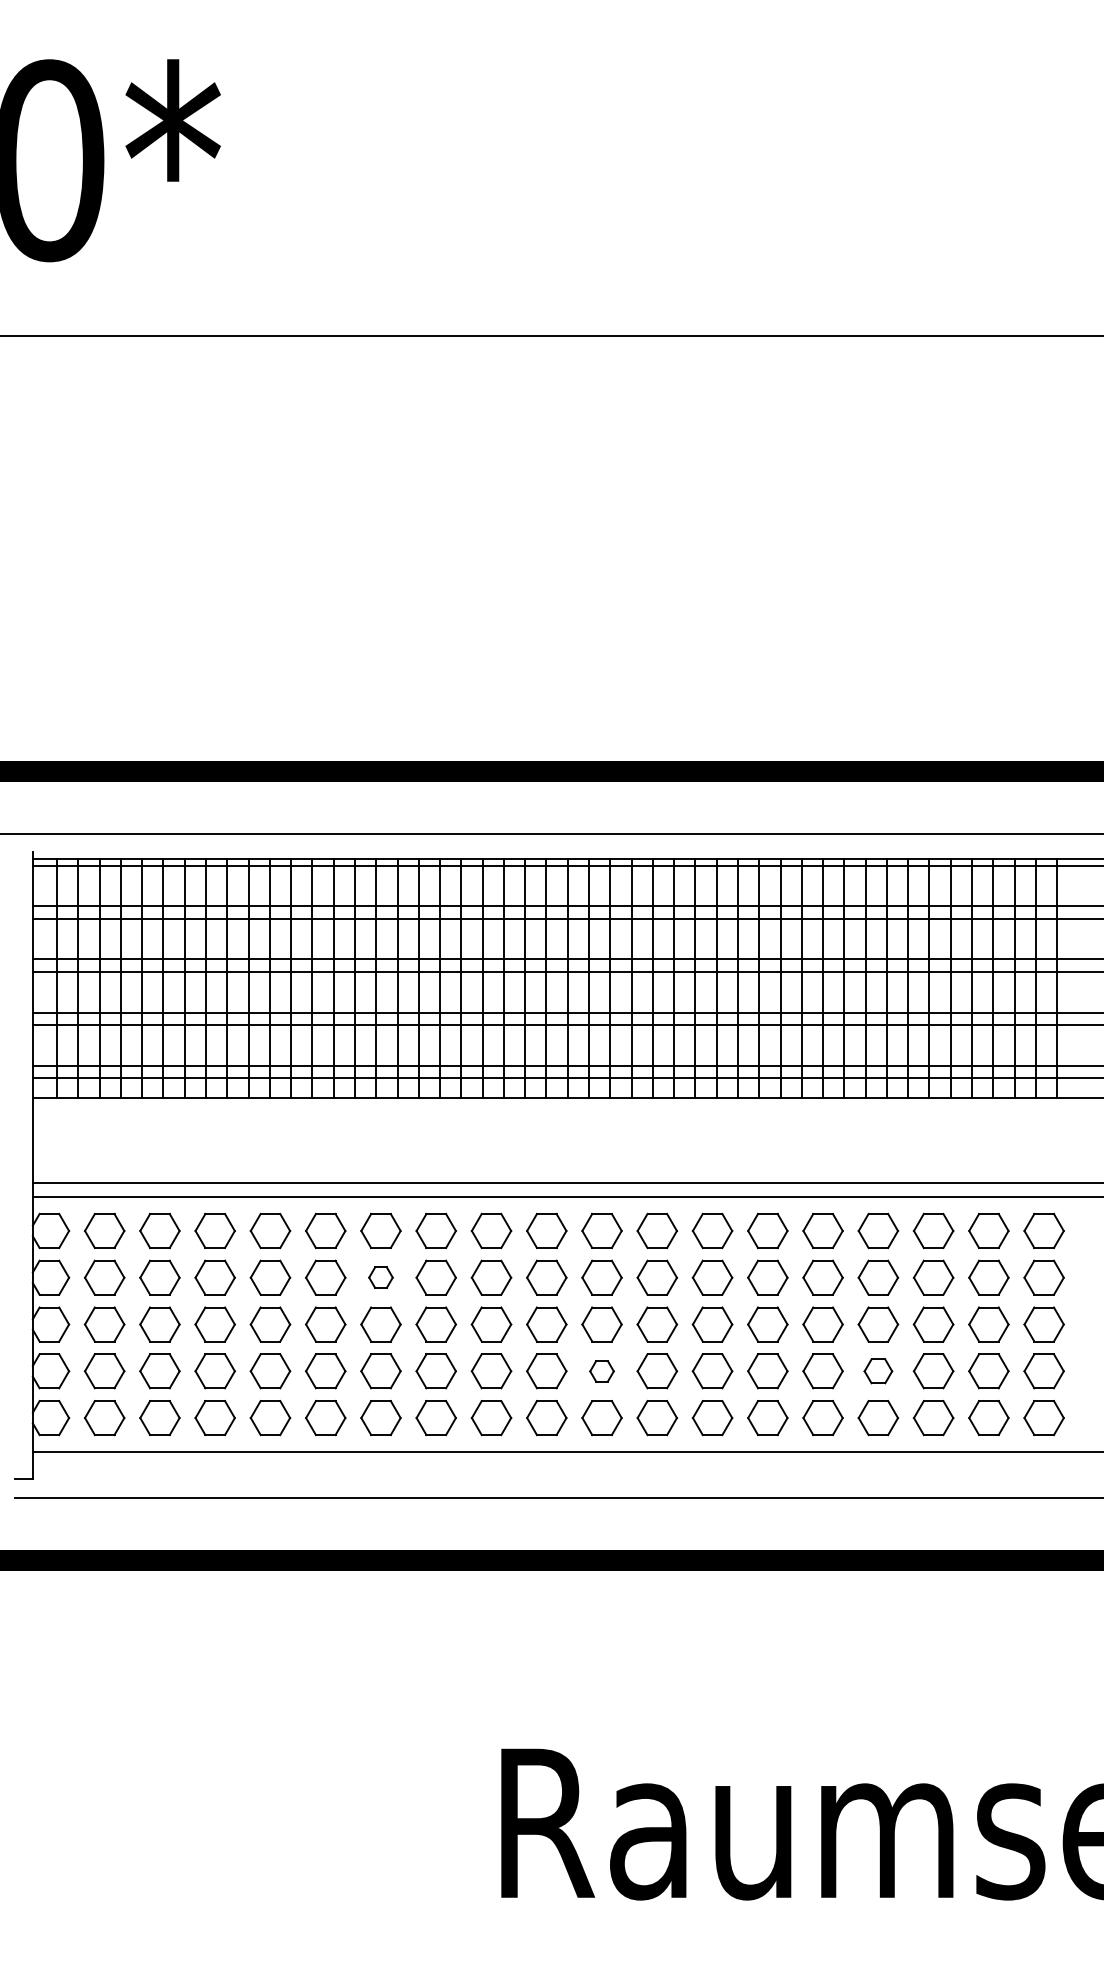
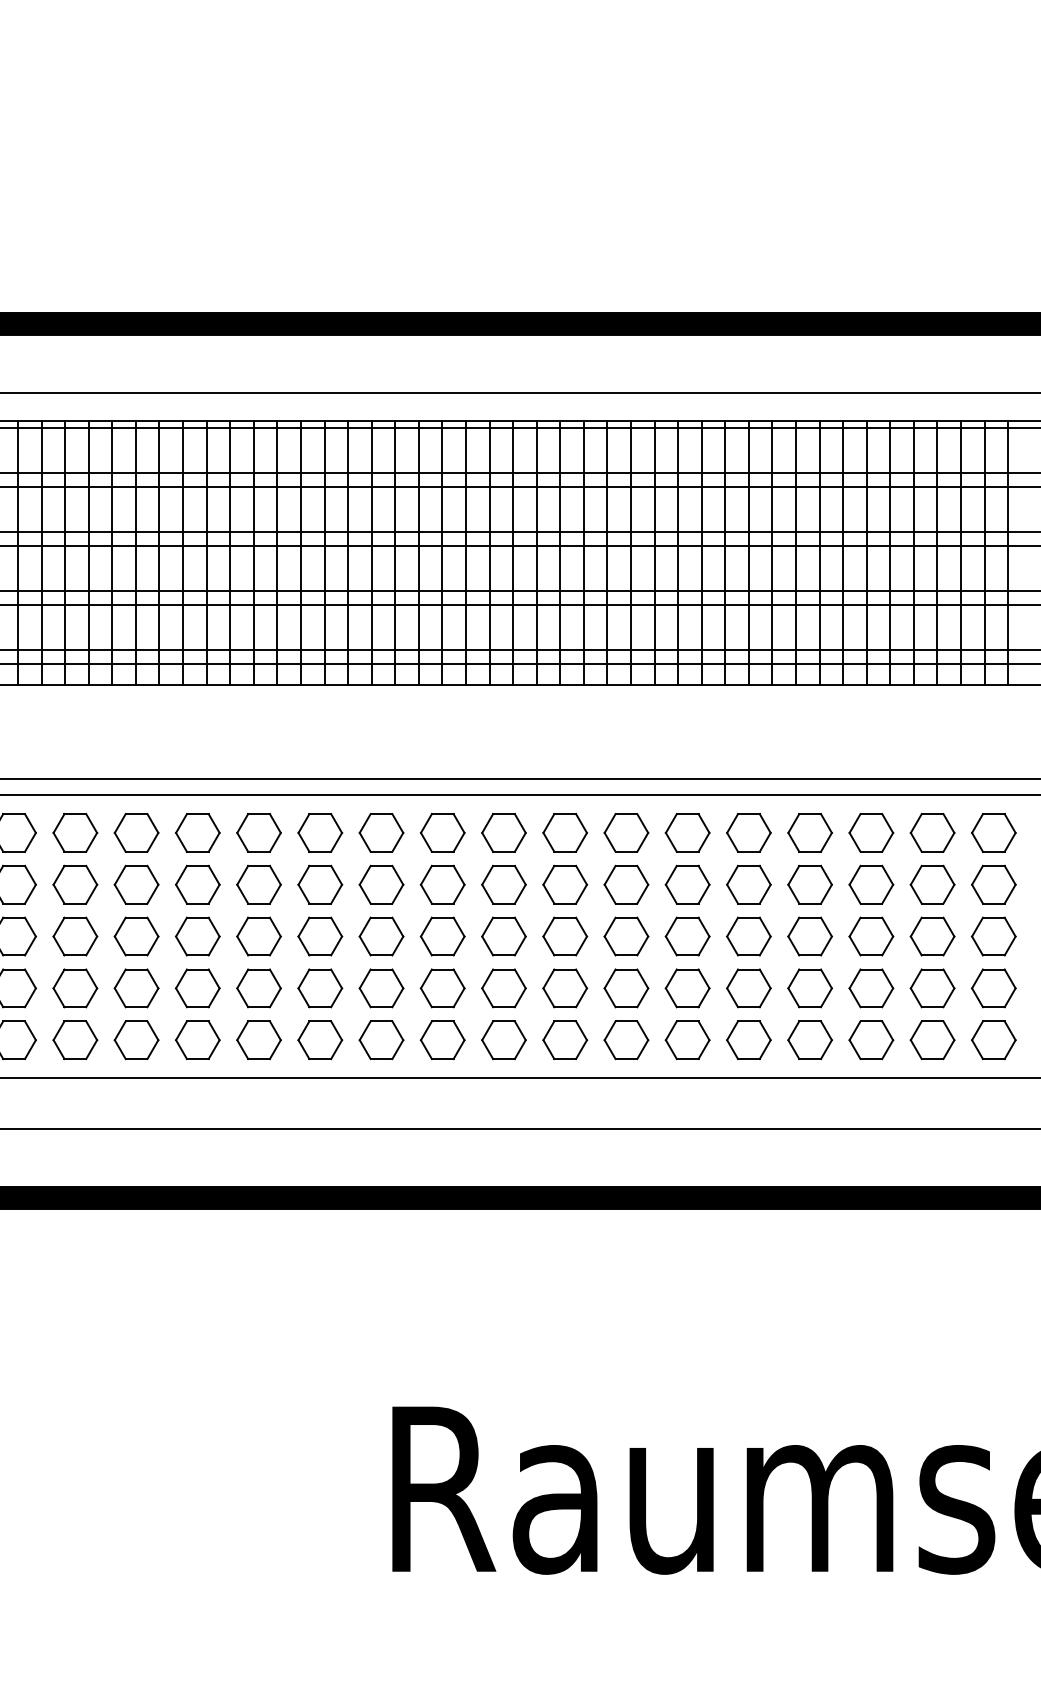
part: (380, 1277) -> (258, 884), size x1.67
part: (601, 1371) -> (503, 988), size x1.67
part: (878, 1371) -> (810, 988), size x1.43

